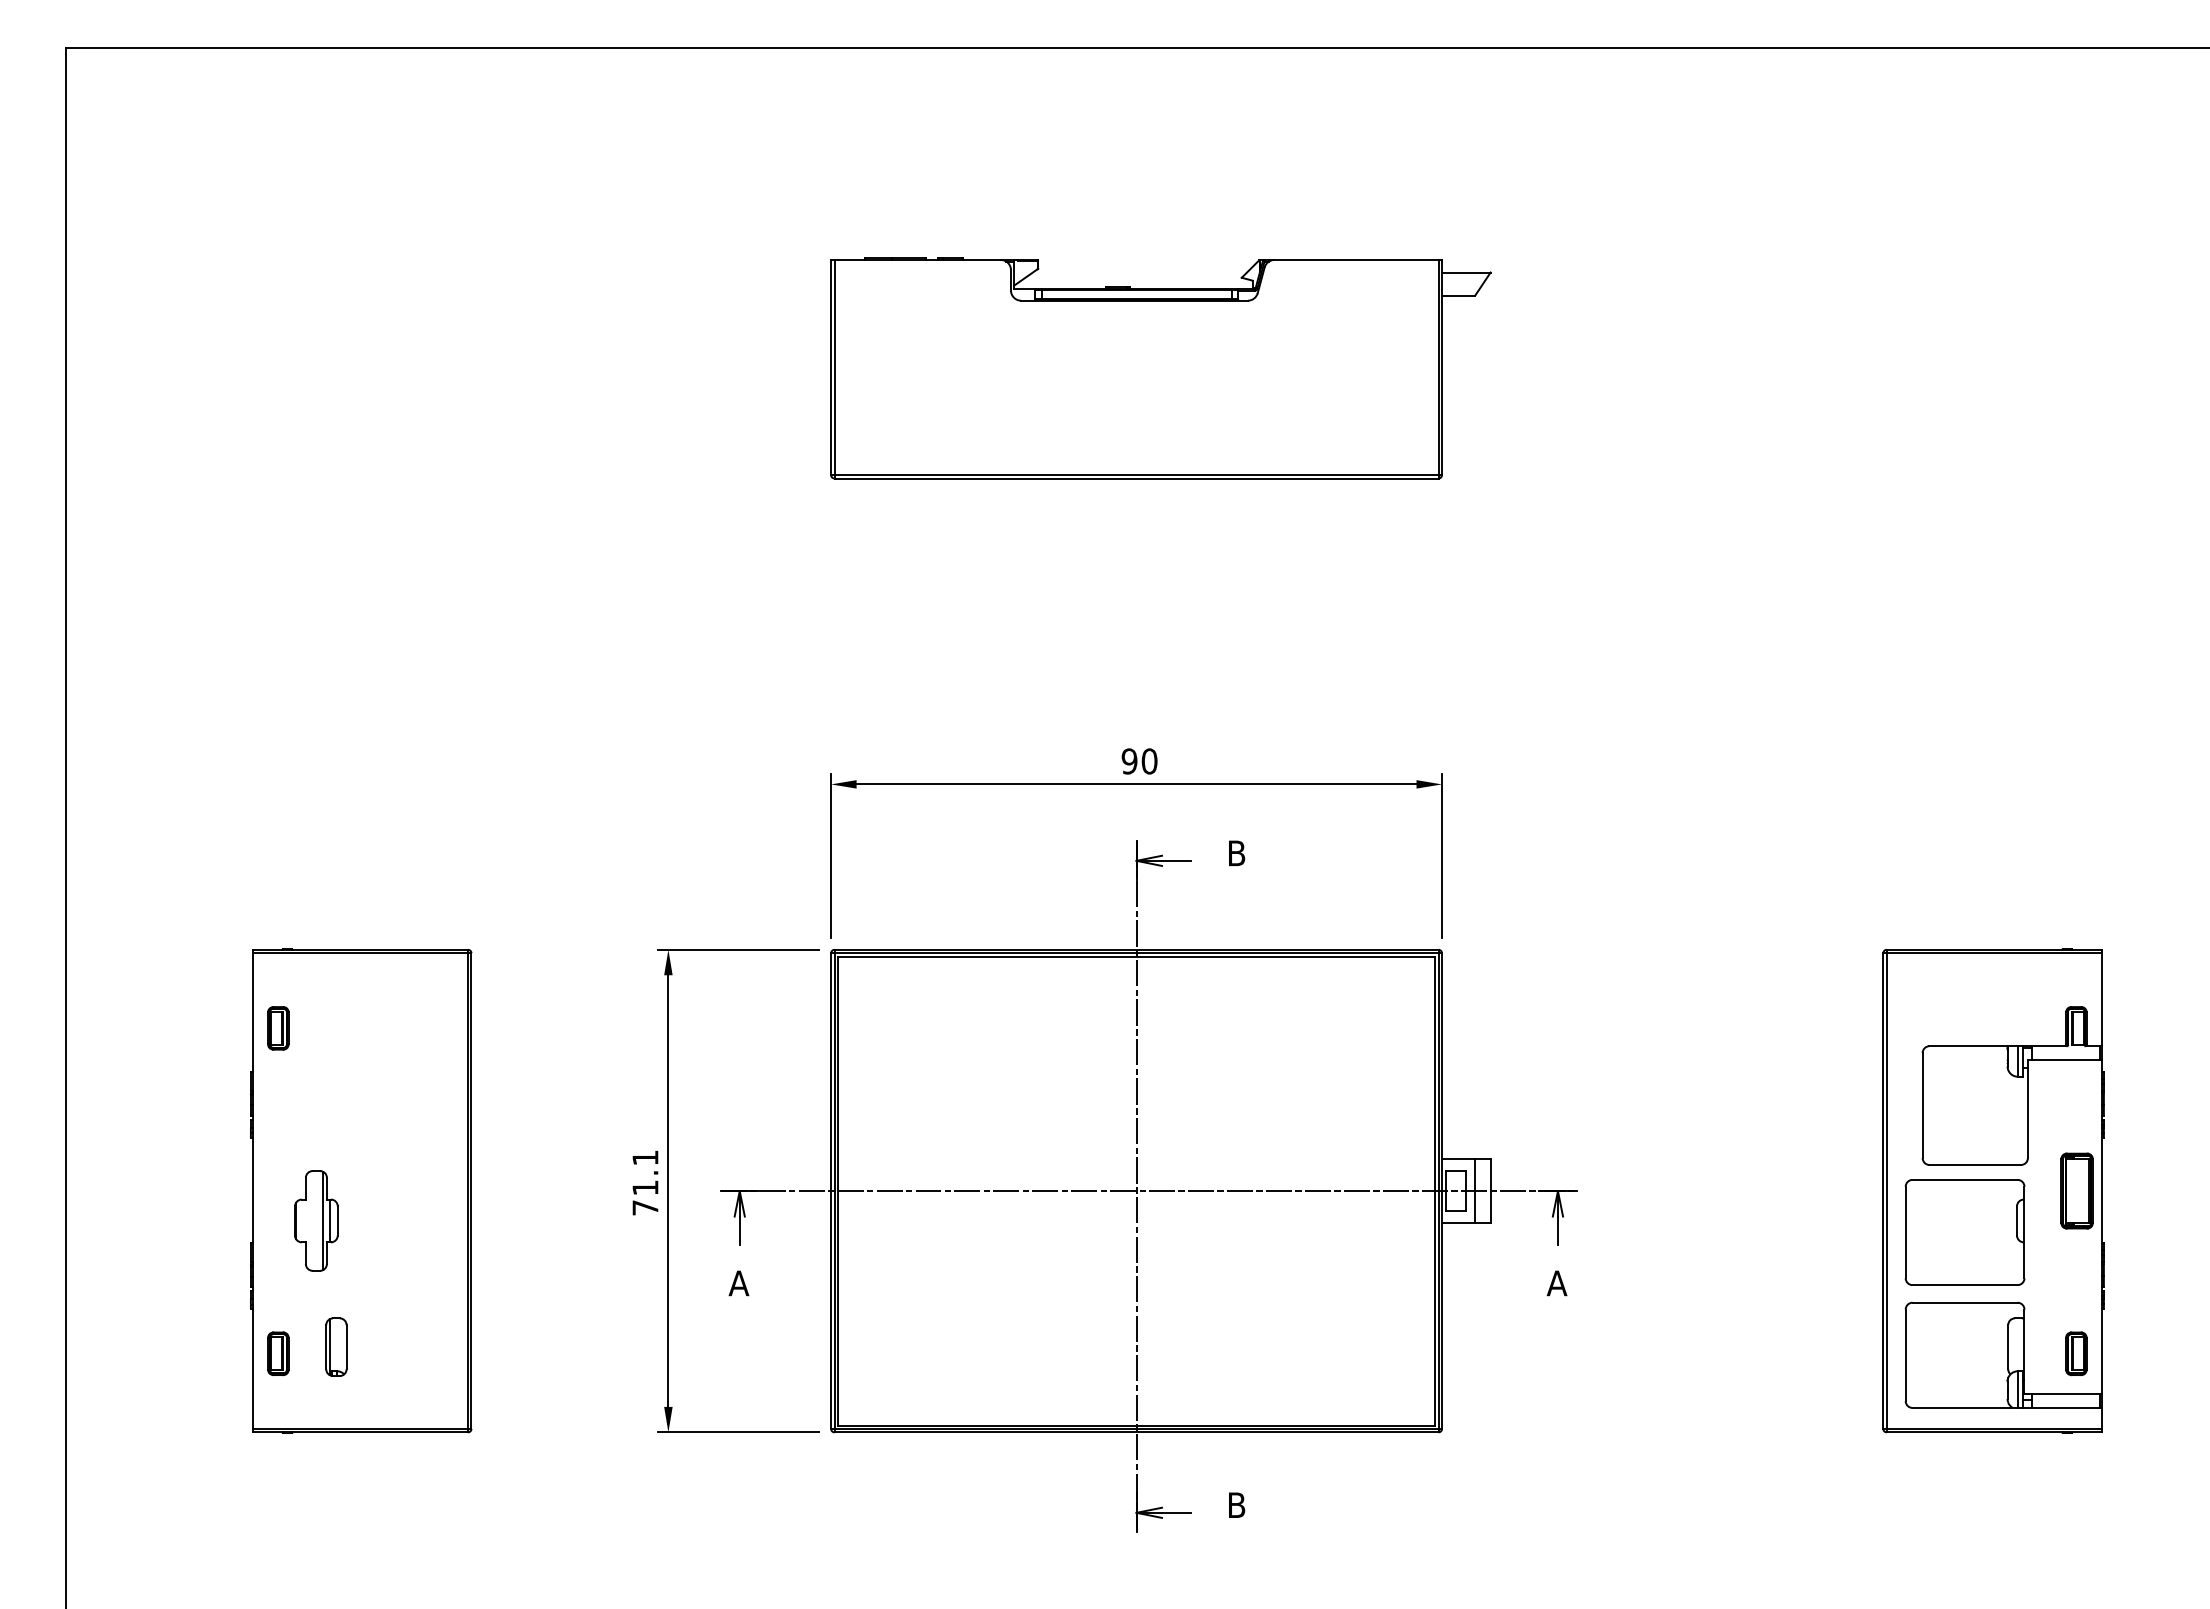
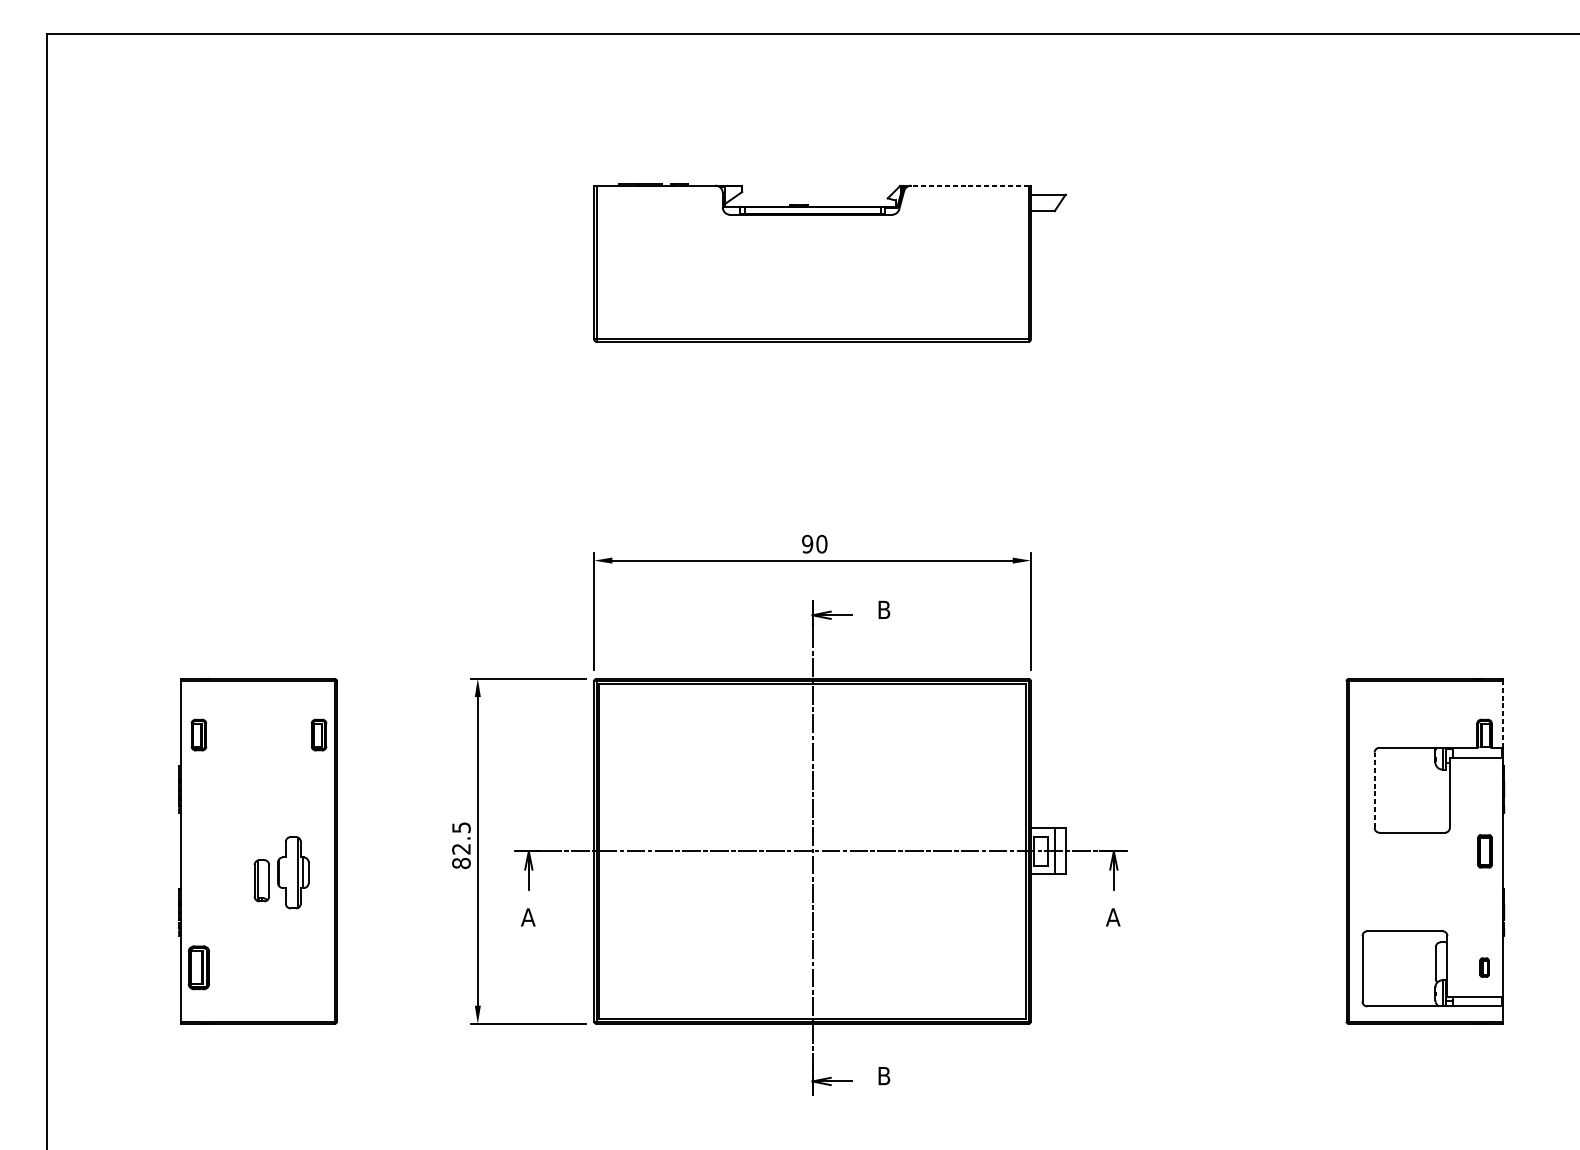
line: (1356, 259) -> (969, 185), solid -> dashed
line: (2101, 999) -> (1502, 714), solid -> dashed
part: (446, 1028) -> (319, 735), added
line: (1922, 1105) -> (1374, 790), solid -> dashed
text: (645, 1182) -> (461, 845), 71.1 -> 82.5
part: (2076, 1190) -> (1484, 850), size x0.6
part: (316, 1220) -> (293, 872), moved
part: (1964, 1232) -> (1404, 881), removed
part: (336, 1346) -> (261, 880), moved
part: (278, 1353) -> (199, 967), size x1.4
part: (2076, 1353) -> (1484, 967), size x0.6

